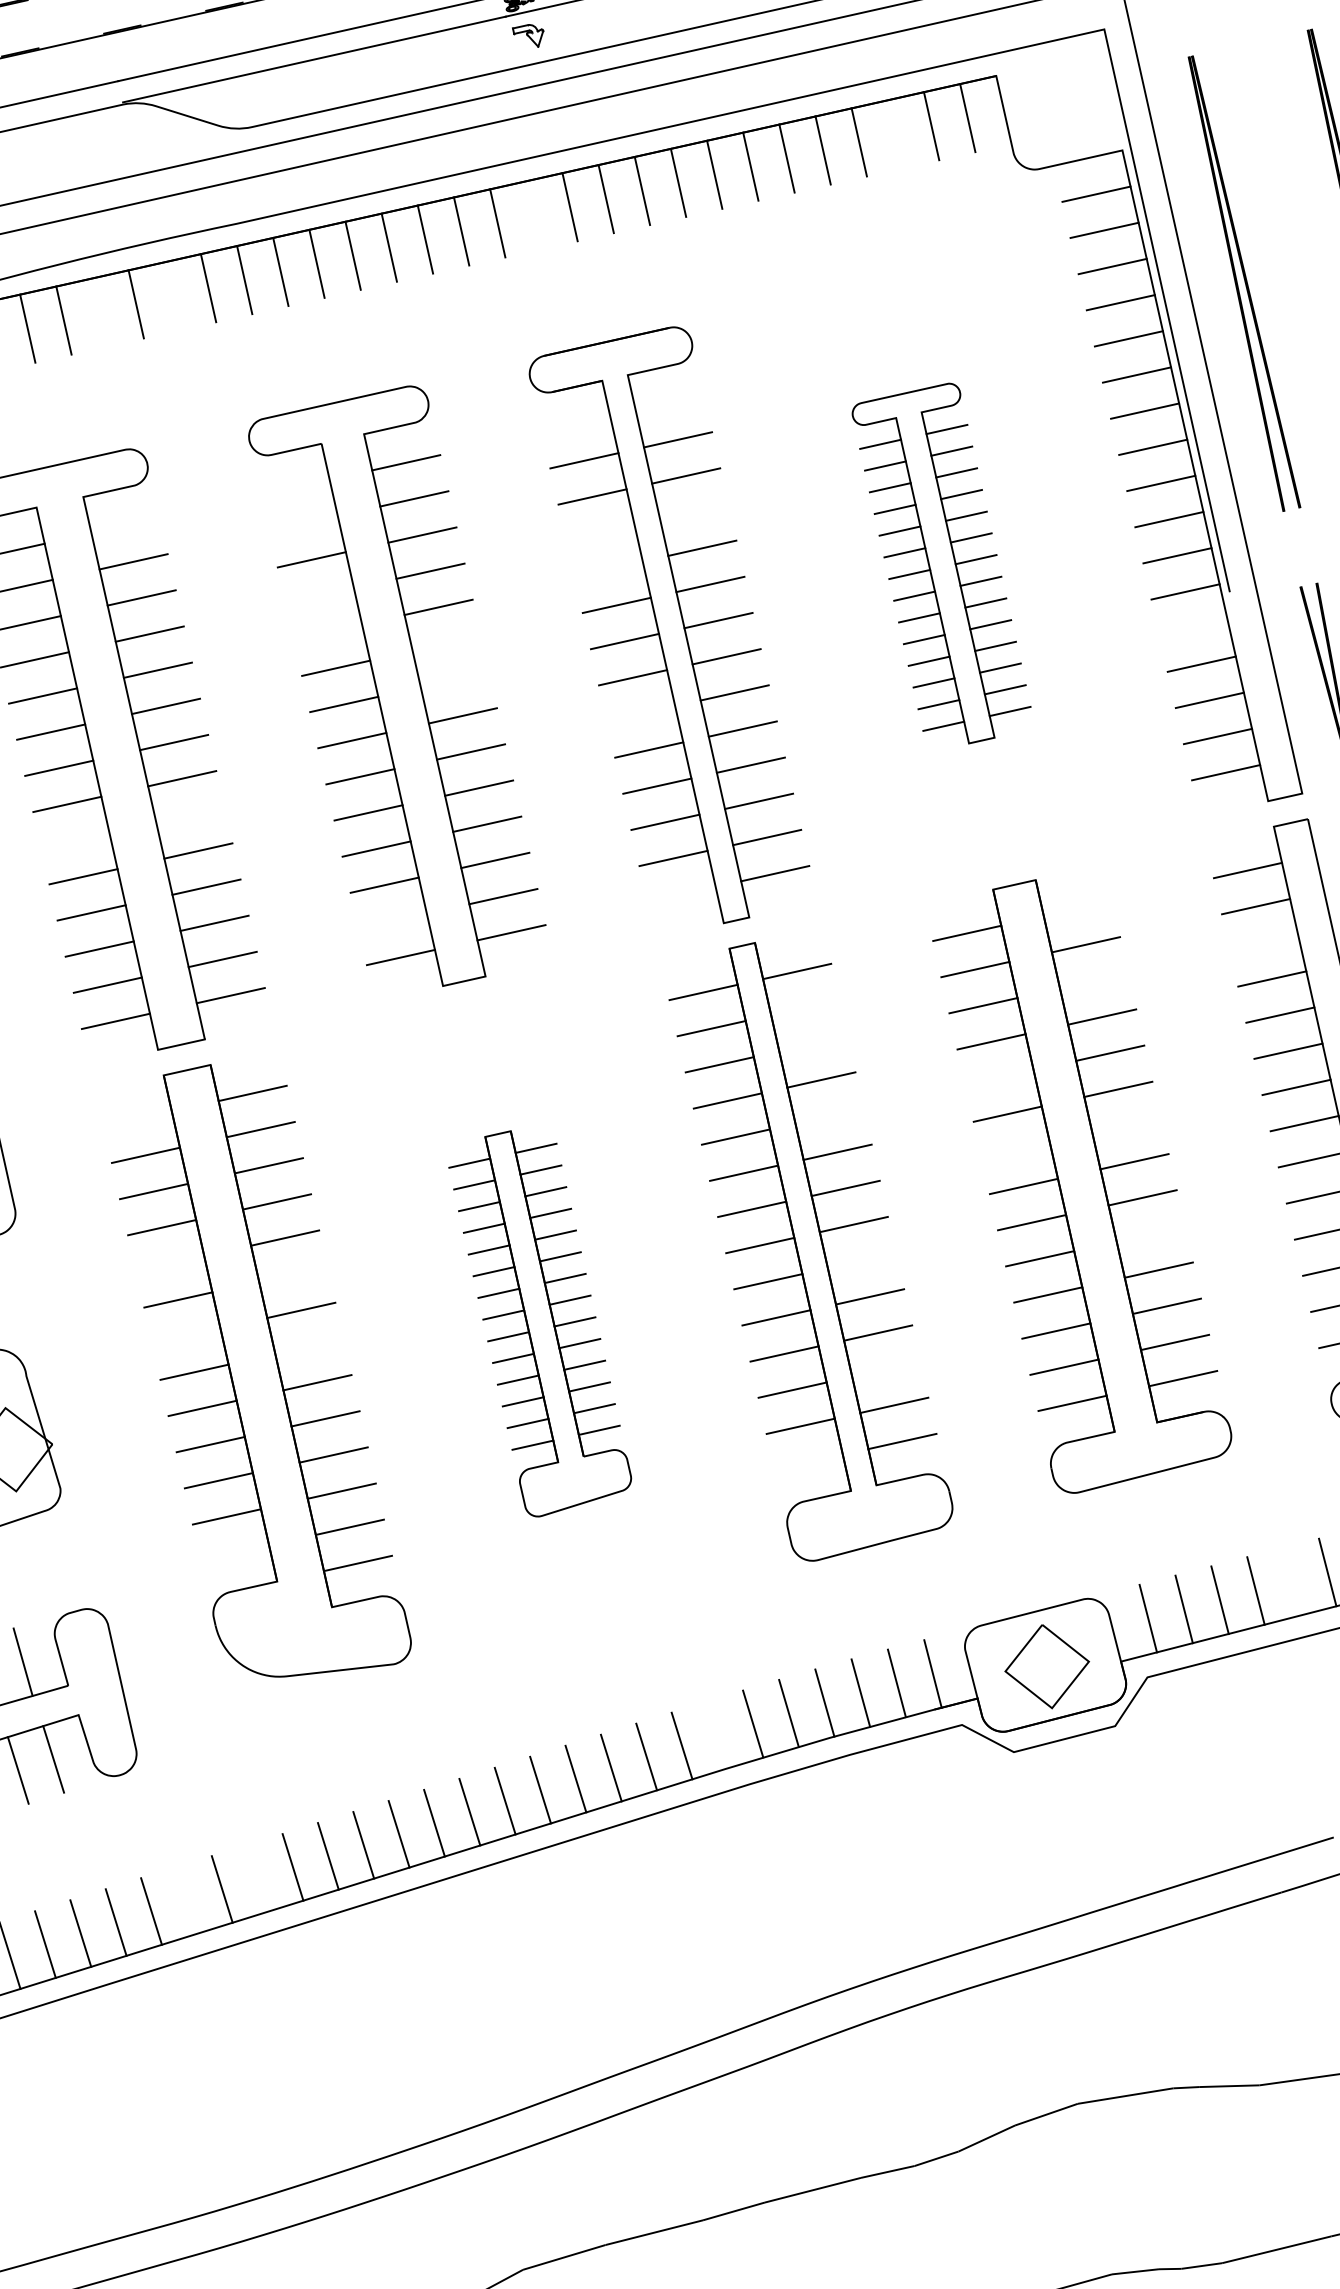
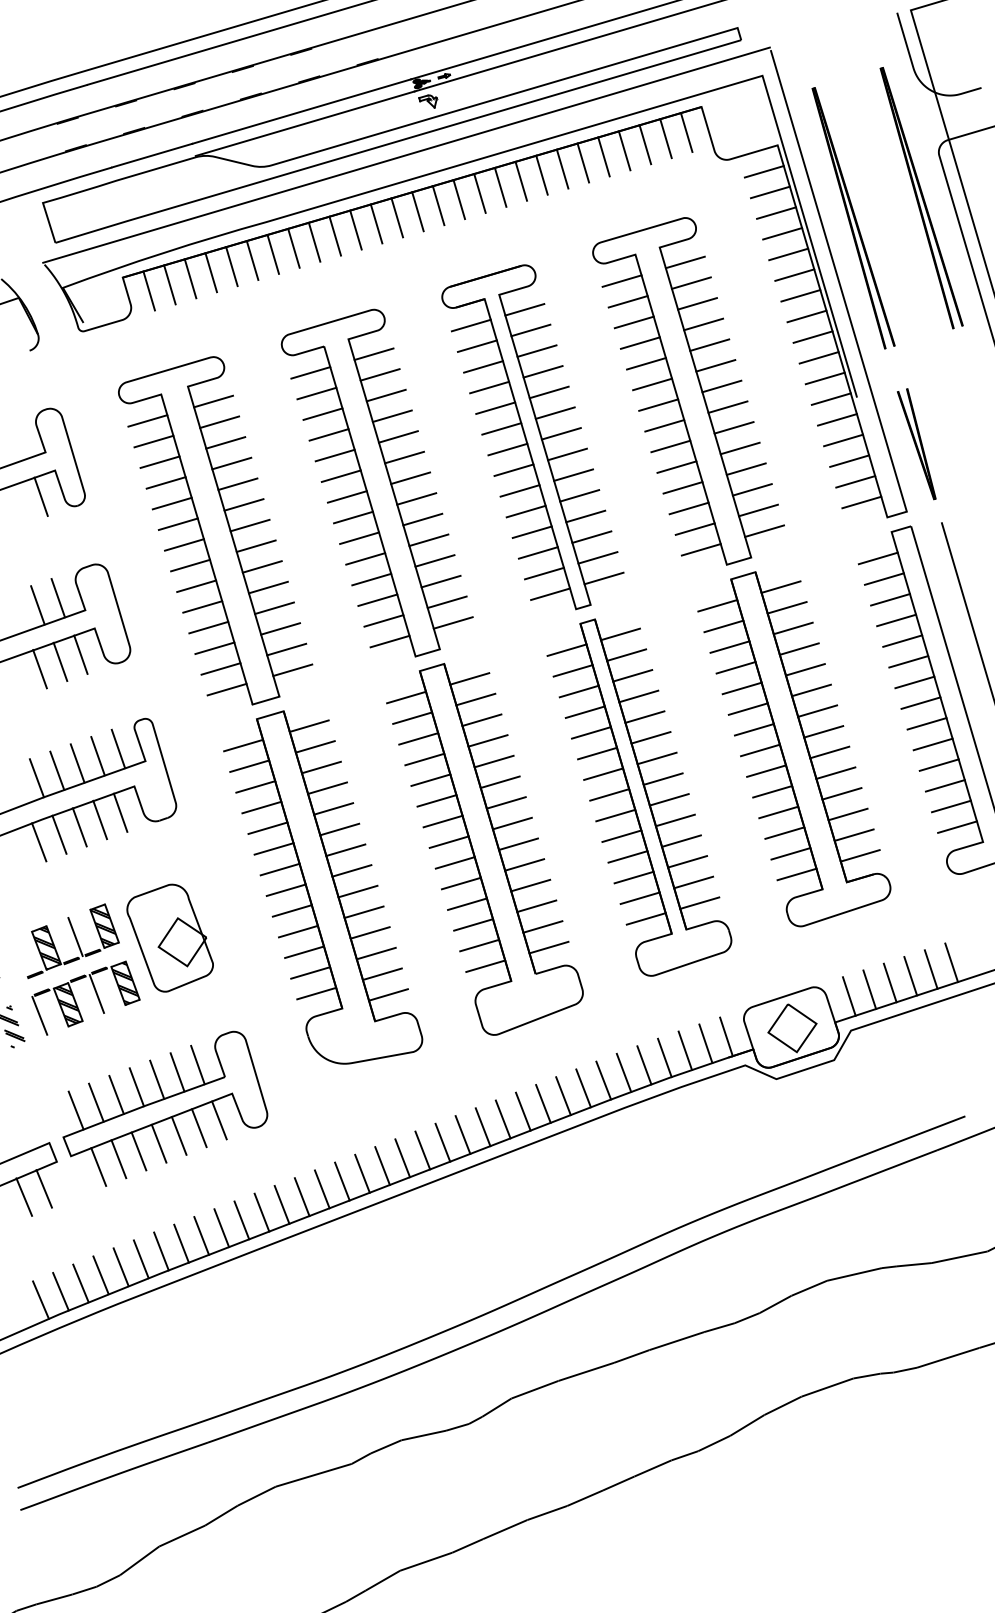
line: (895, 133) -> (645, 144), added
line: (533, 214) -> (438, 205), added
line: (171, 296) -> (231, 266), added
line: (99, 311) -> (190, 278), added
line: (669, 403) -> (524, 309), added
line: (574, 424) -> (470, 325), added
line: (295, 486) -> (310, 372), added
line: (693, 511) -> (542, 371), added
line: (303, 523) -> (316, 393), added
line: (125, 525) -> (213, 401), added
line: (600, 532) -> (489, 387), added
part: (941, 562) -> (688, 391), size x1.67
line: (608, 567) -> (495, 407), added
line: (318, 595) -> (328, 434), added
line: (1193, 627) -> (837, 419), added
line: (326, 631) -> (334, 455), added
line: (446, 643) -> (404, 457), added
line: (454, 678) -> (410, 477), added
line: (640, 713) -> (519, 490), added
line: (188, 814) -> (261, 566), added
line: (75, 840) -> (196, 586), added
line: (681, 895) -> (550, 594), added
line: (1076, 907) -> (780, 586), added
line: (392, 920) -> (383, 620), added
line: (1264, 942) -> (890, 599), added
line: (1092, 980) -> (792, 628), added
line: (805, 1006) -> (626, 654), added
line: (812, 1043) -> (632, 675), added
line: (998, 1078) -> (741, 688), added
line: (828, 1115) -> (644, 716), added
line: (137, 1119) -> (243, 745), added
line: (1126, 1124) -> (817, 710), added
line: (1014, 1149) -> (753, 729), added
line: (1150, 1232) -> (835, 772), added
line: (860, 1260) -> (668, 799), added
line: (169, 1264) -> (267, 828), added
line: (292, 1274) -> (339, 829), added
part: (539, 1324) -> (484, 849), size x1.67
line: (185, 1335) -> (279, 869), added
line: (308, 1345) -> (351, 870), added
line: (886, 1368) -> (687, 861), added
line: (807, 1461) -> (645, 918), added
line: (234, 1552) -> (316, 993), added
line: (1290, 1581) -> (930, 969), added
line: (717, 1734) -> (603, 1080), added
line: (257, 1878) -> (342, 1181), added
line: (185, 1901) -> (301, 1197), added

